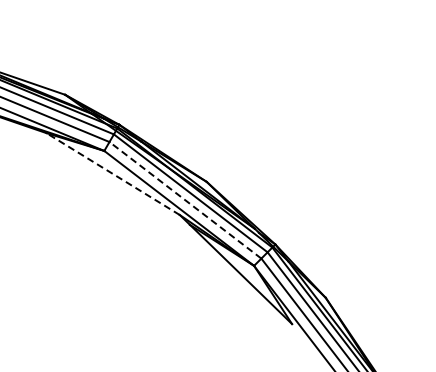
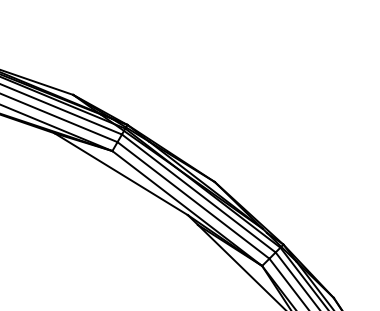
line: (112, 173) -> (120, 173), dashed -> solid
line: (185, 200) -> (193, 200), dashed -> solid

